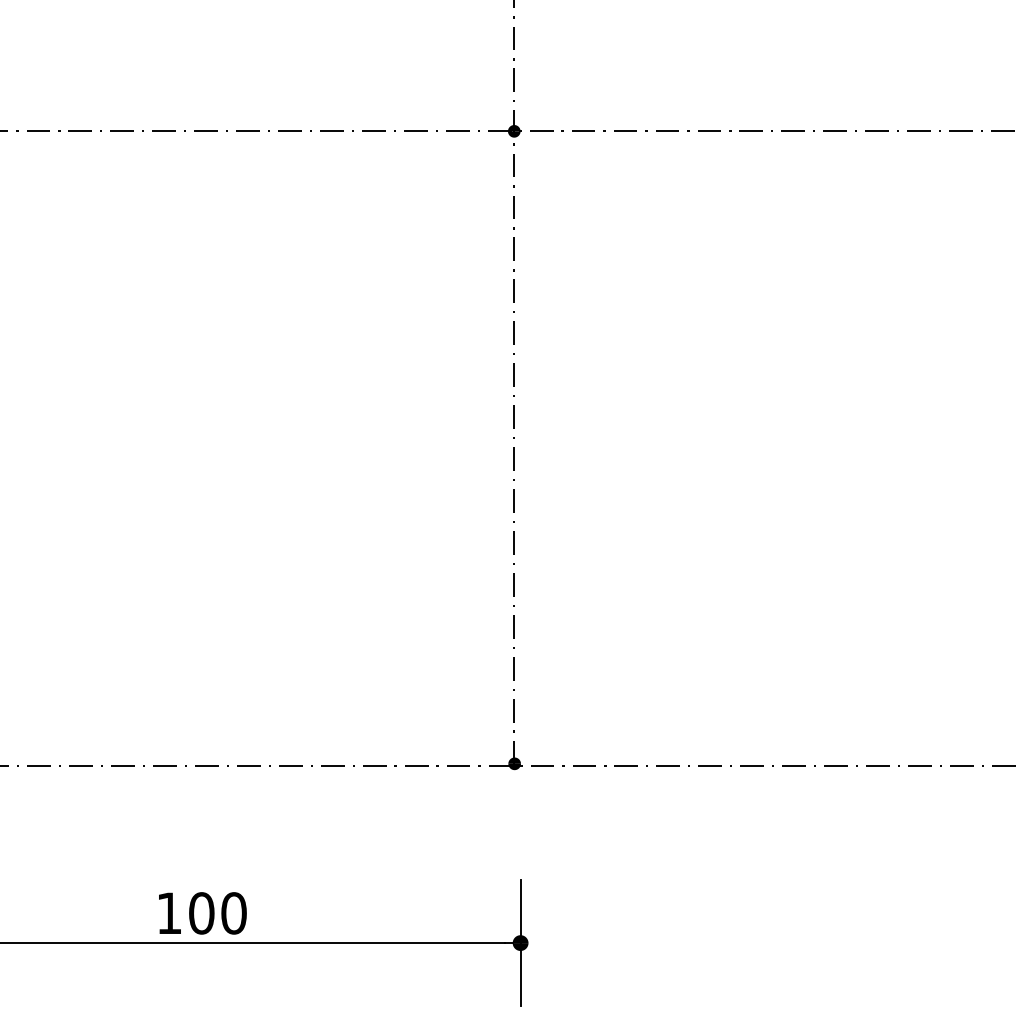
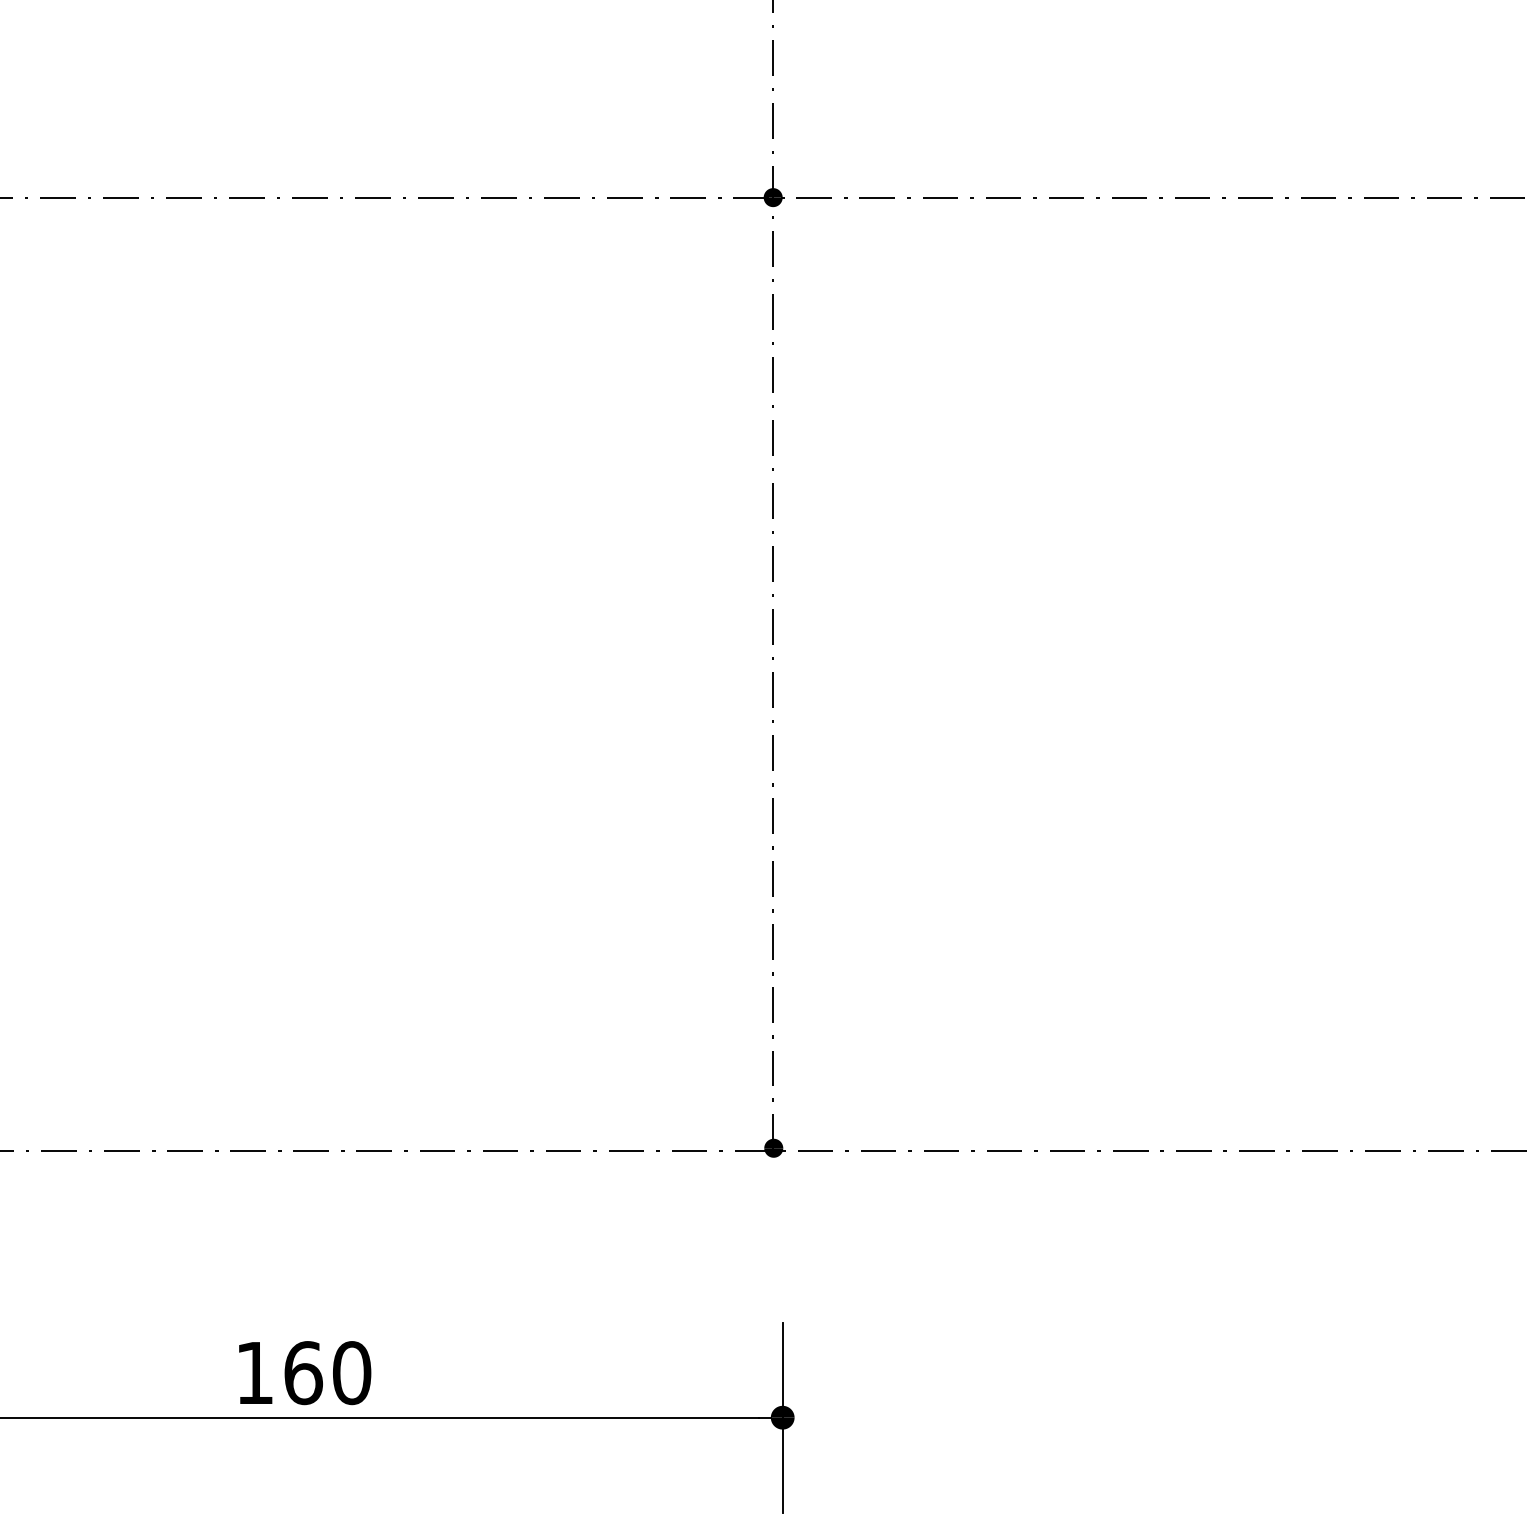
text: (201, 913) -> (303, 1373), 100 -> 160

